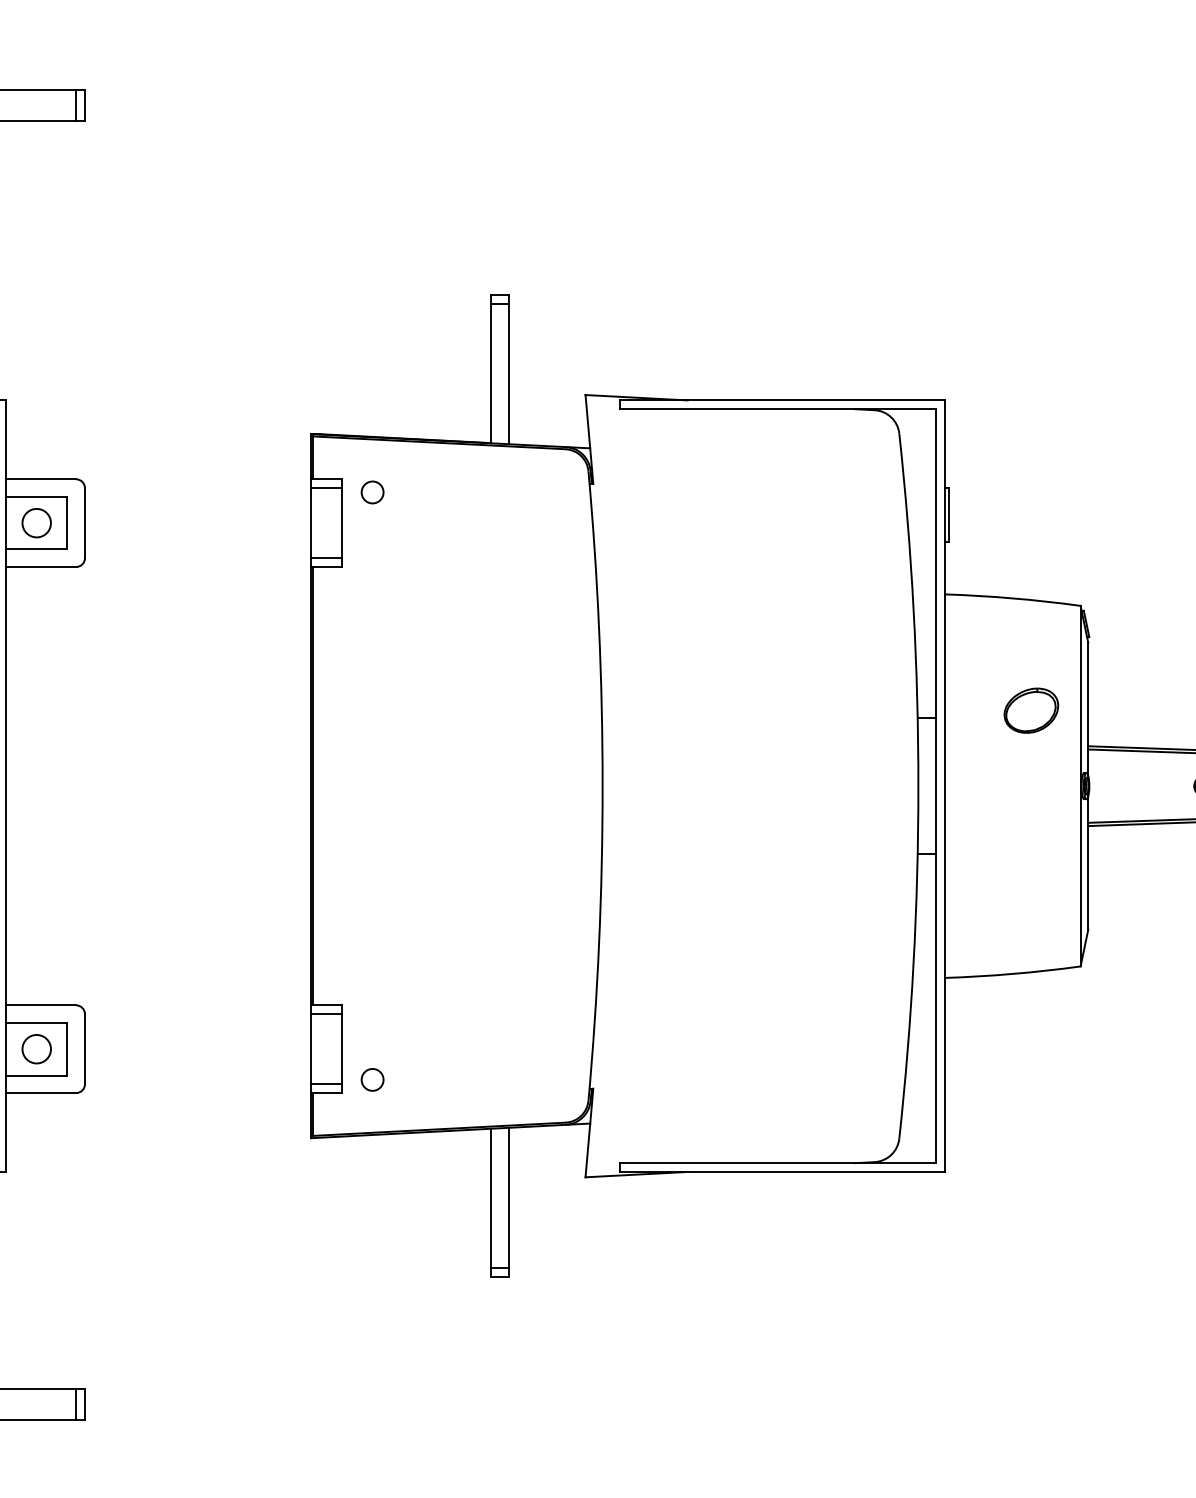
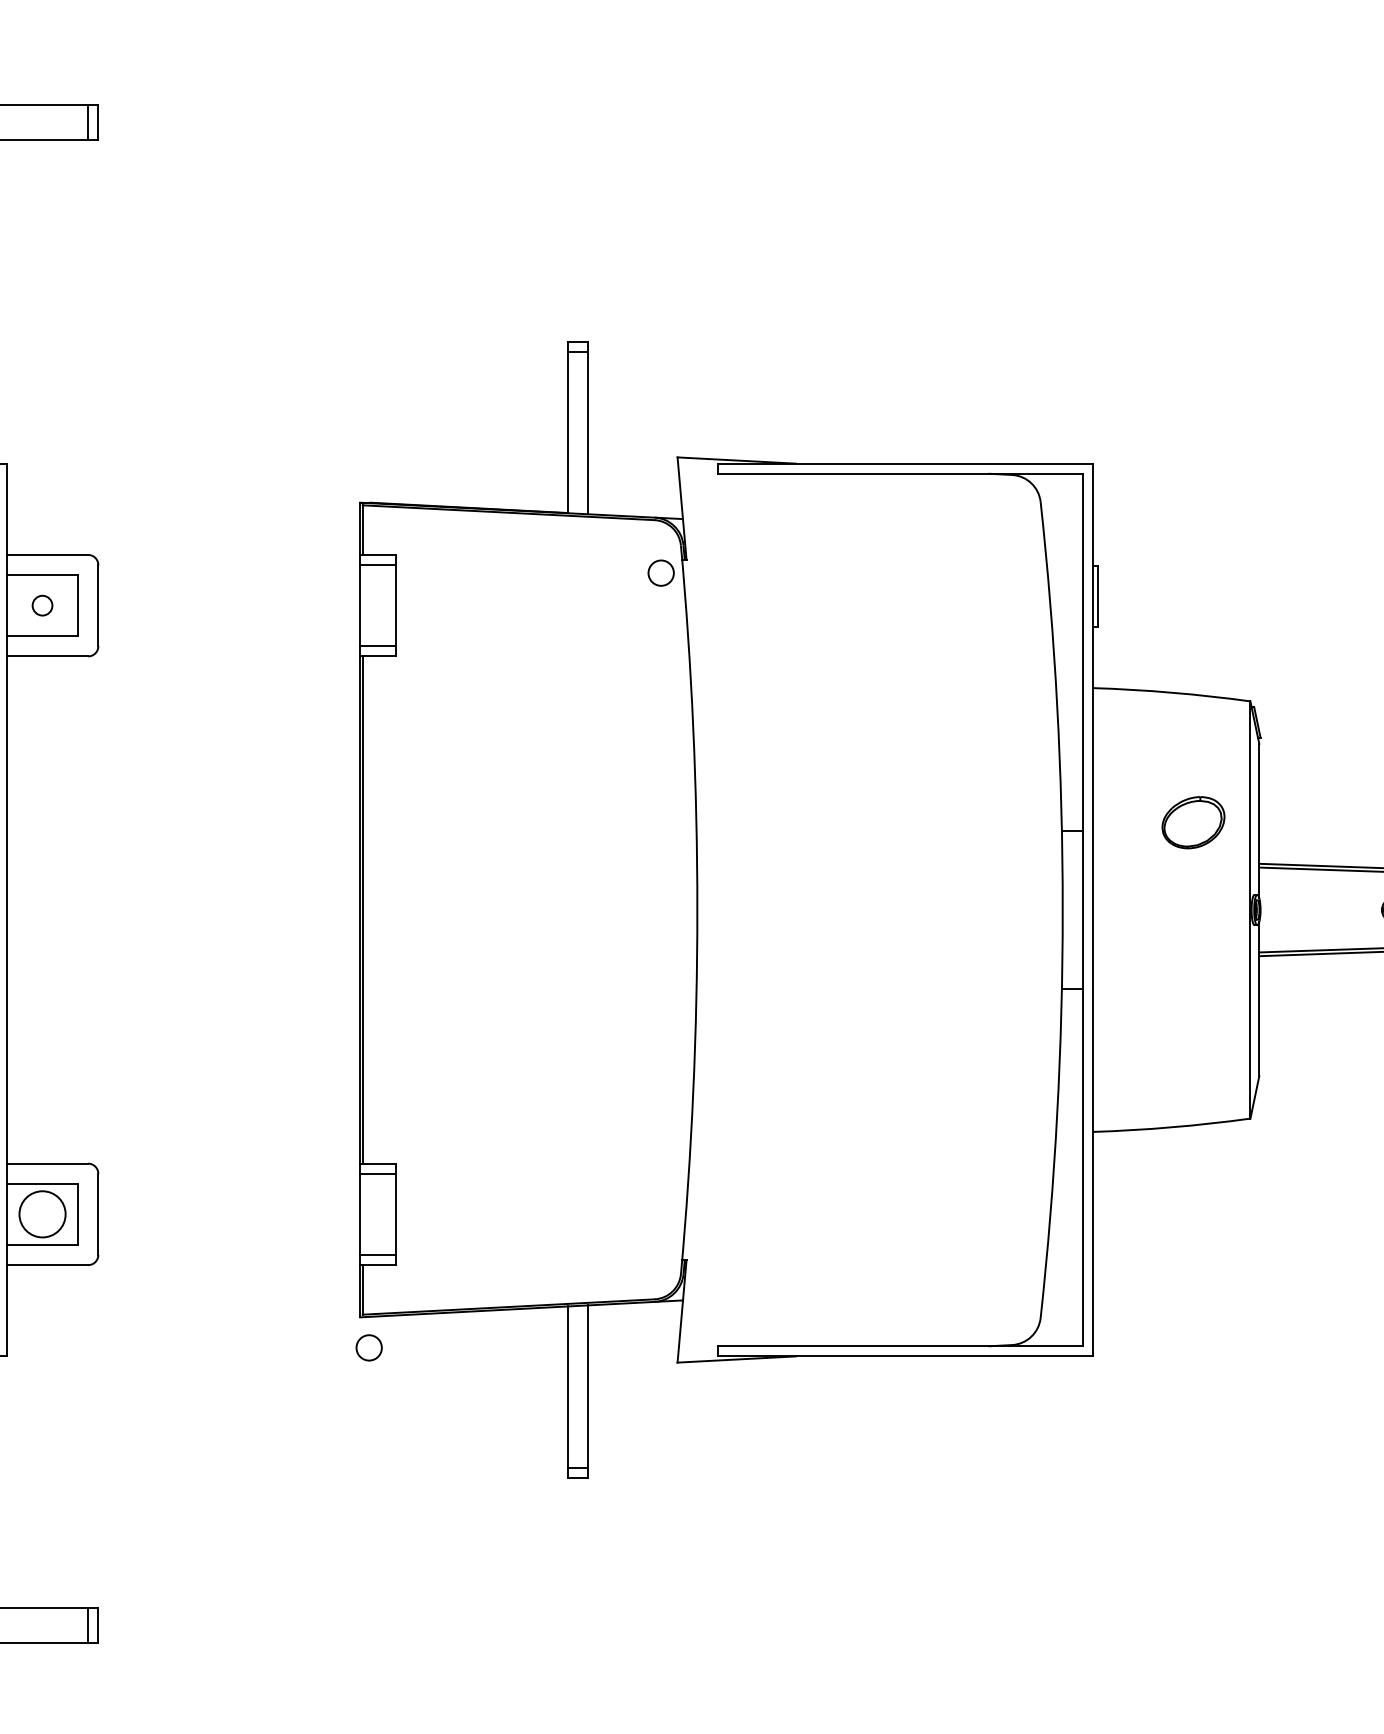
circle: (372, 491) -> (660, 572), moved
circle: (36, 523) -> (42, 605), size x0.6
circle: (36, 1049) -> (42, 1214), size x1.4
circle: (372, 1079) -> (368, 1347), moved

